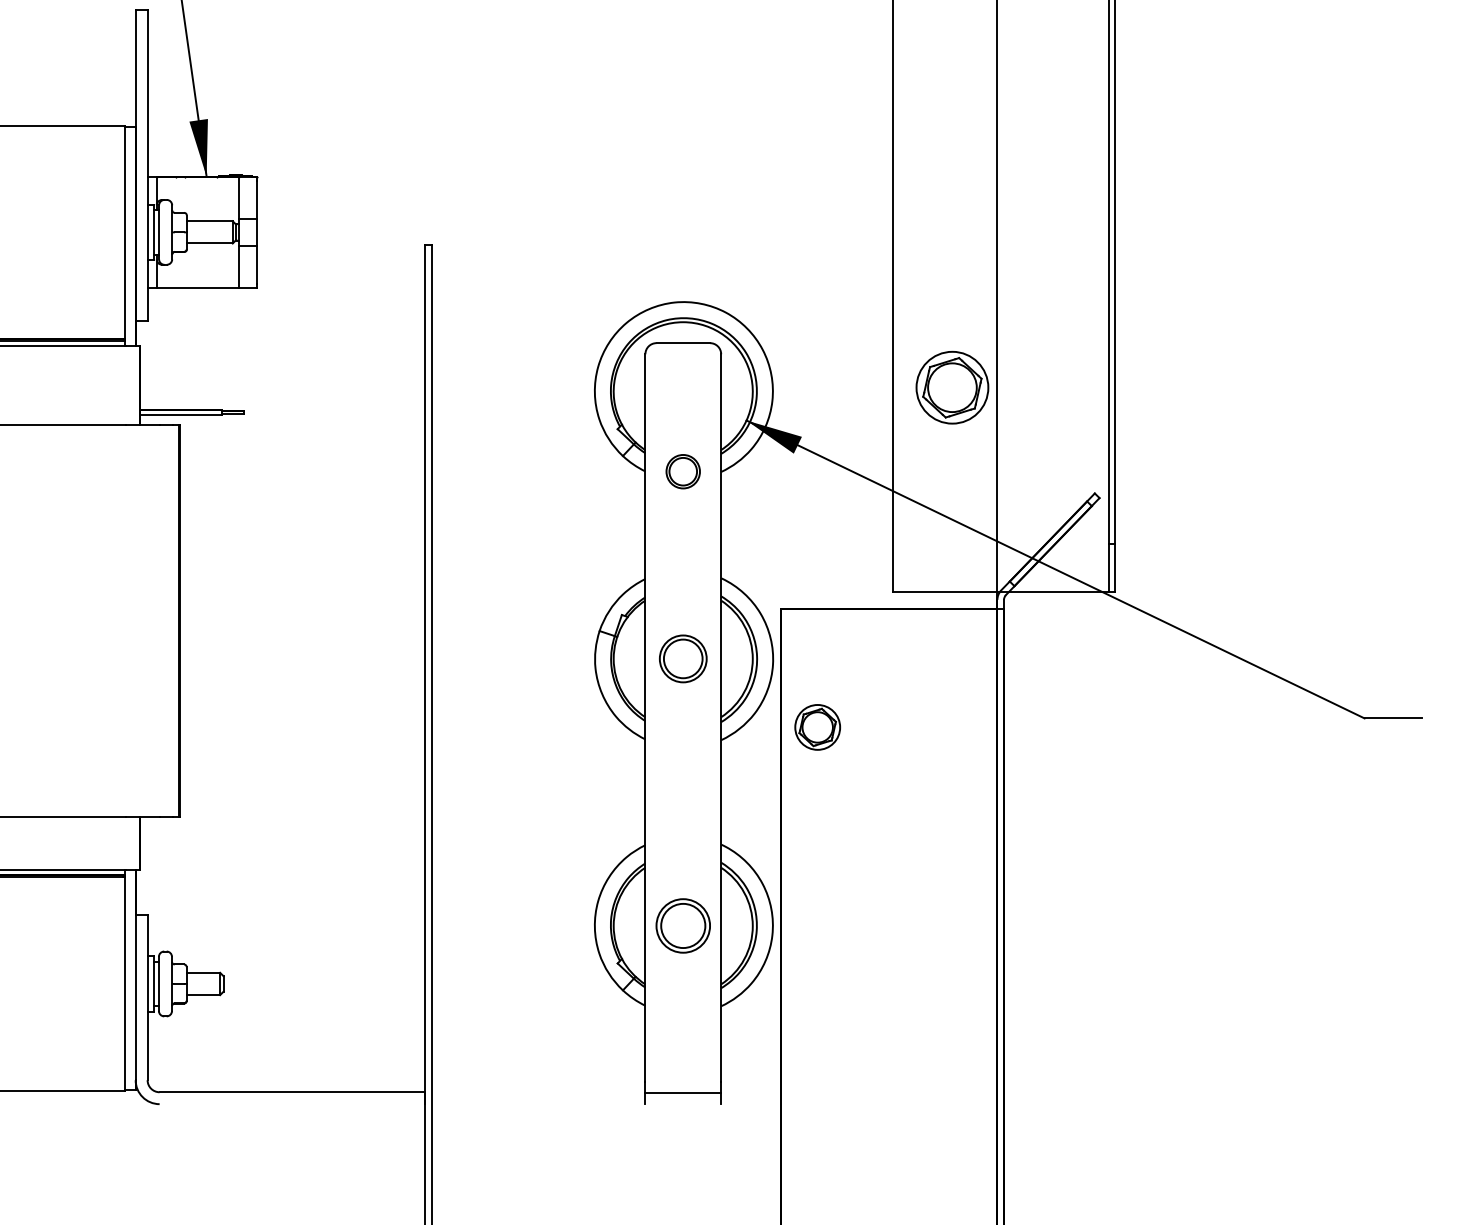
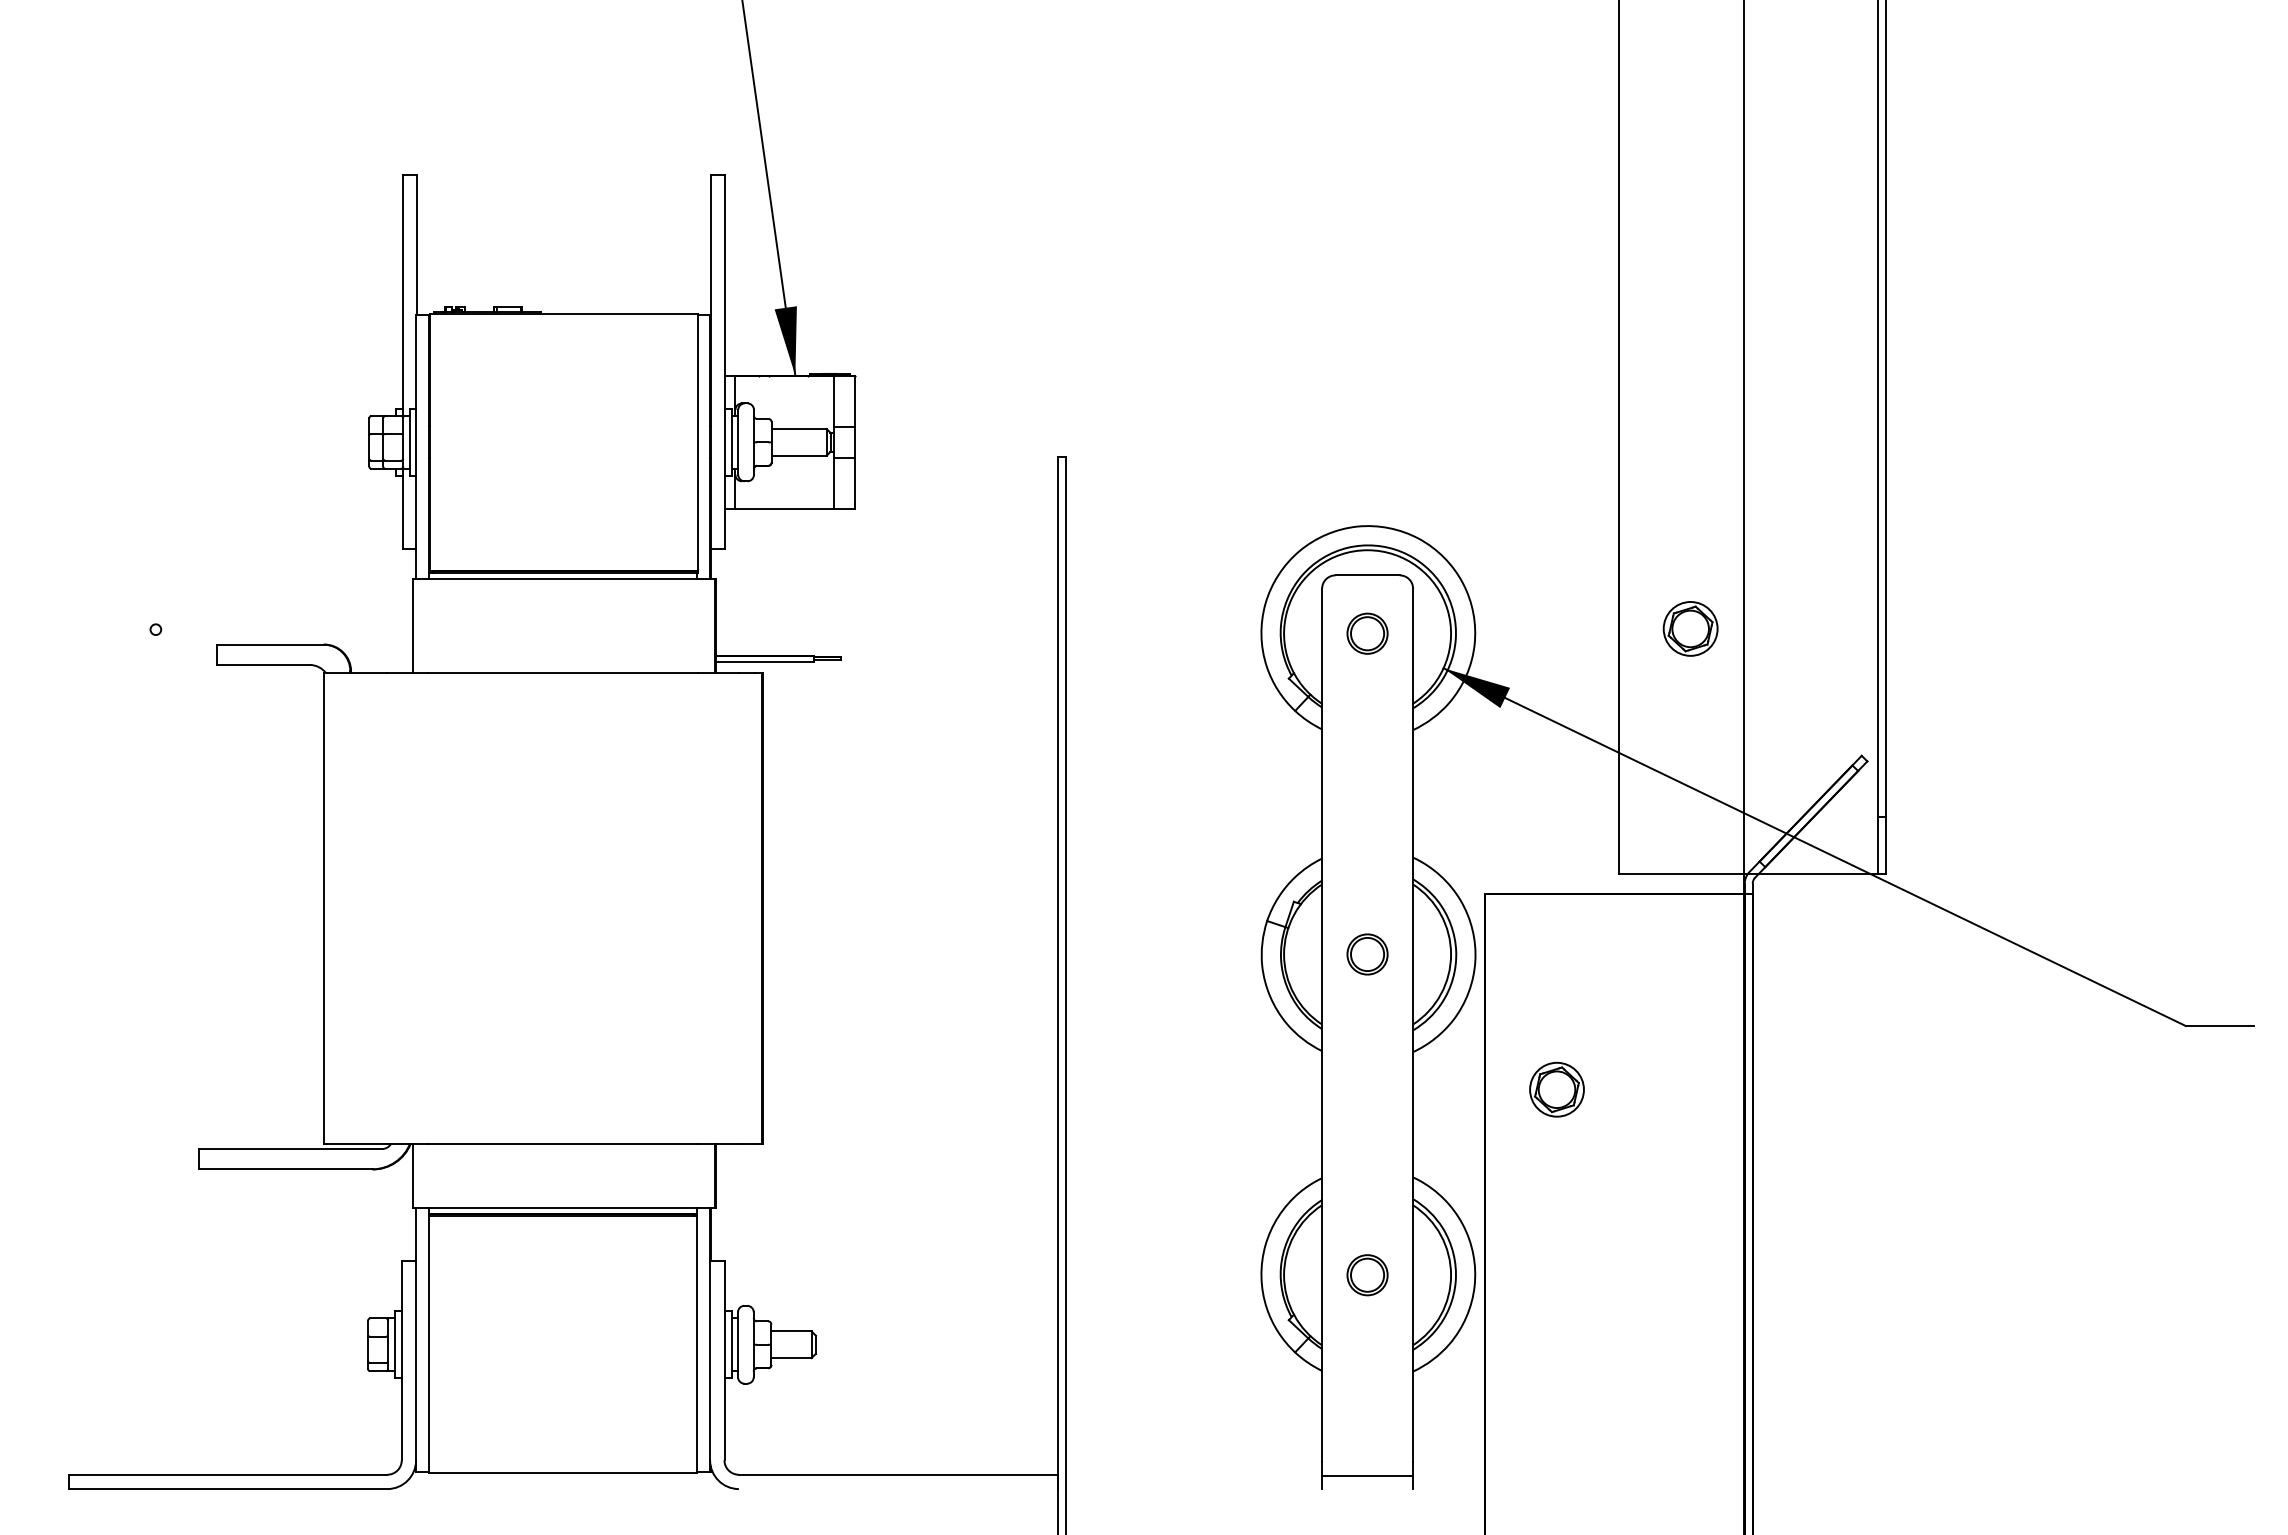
part: (952, 387) -> (1690, 628), size x0.62
part: (683, 471) -> (1367, 633), moved
part: (683, 658) -> (1367, 954), size x0.71
part: (817, 727) -> (1556, 1089), moved
part: (683, 926) -> (1367, 1275), size x0.62

